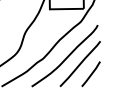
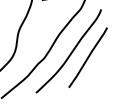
line: (91, 73) -> (102, 66), removed

